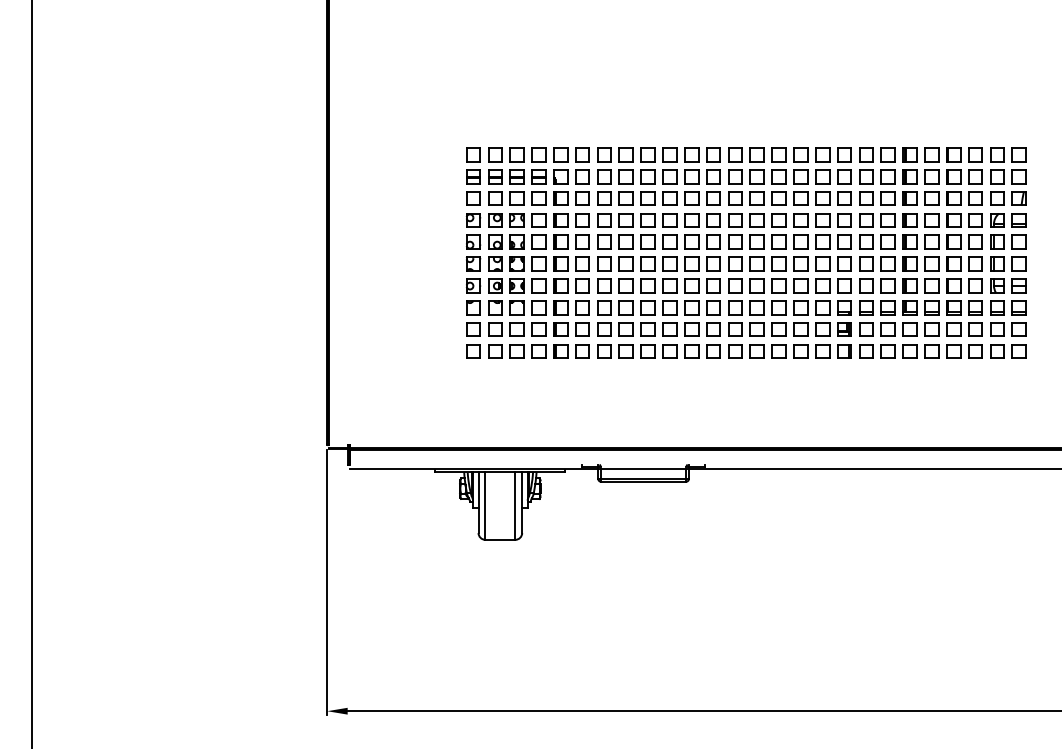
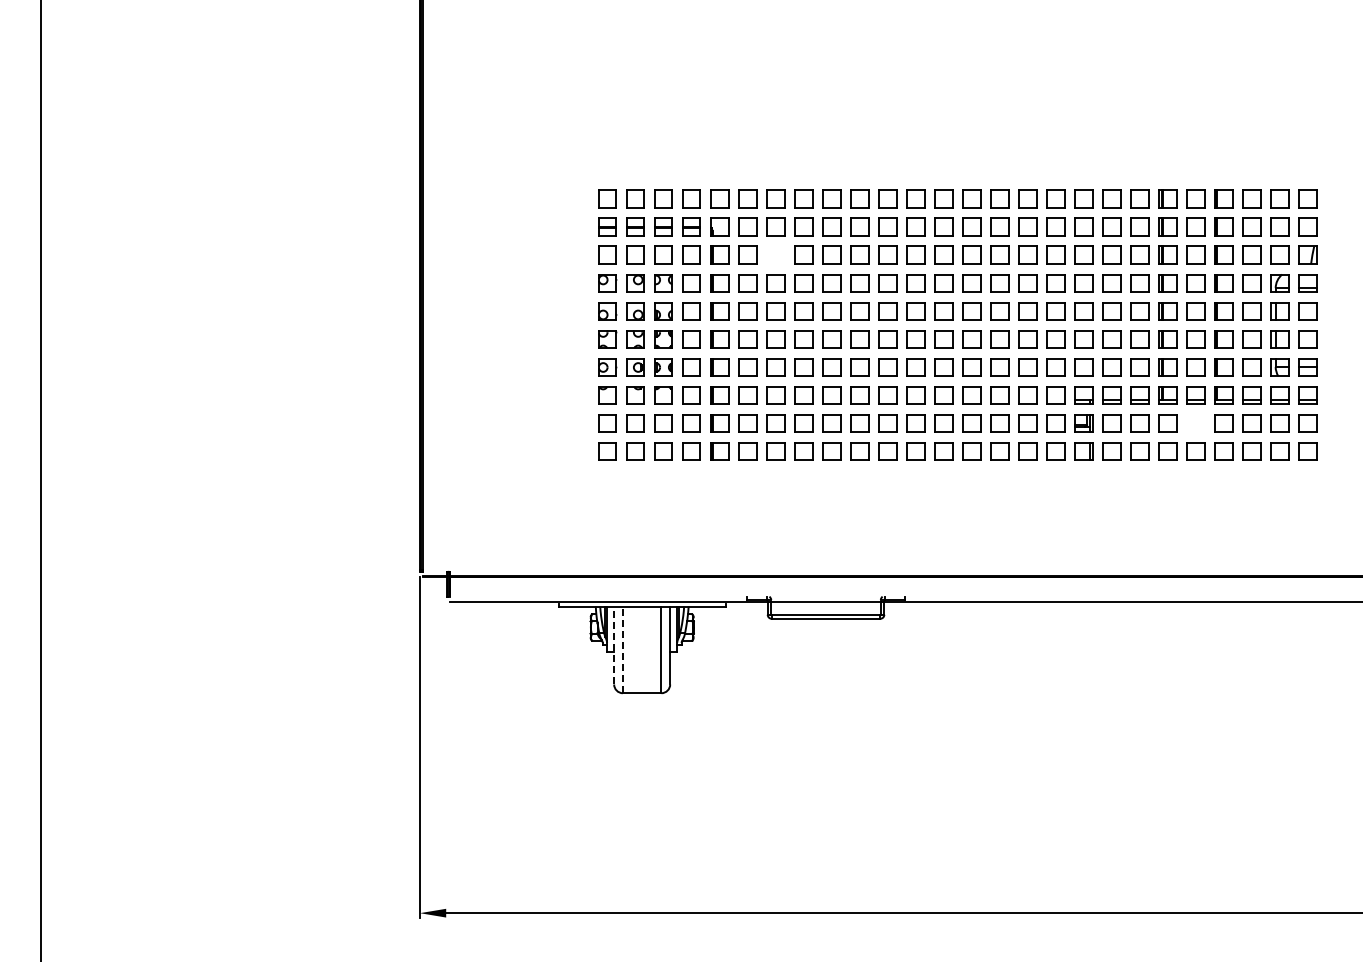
part: (604, 198) -> (775, 254), removed
part: (931, 329) -> (1195, 423), removed
line: (478, 502) -> (614, 645), solid -> dashed
line: (485, 505) -> (622, 649), solid -> dashed

